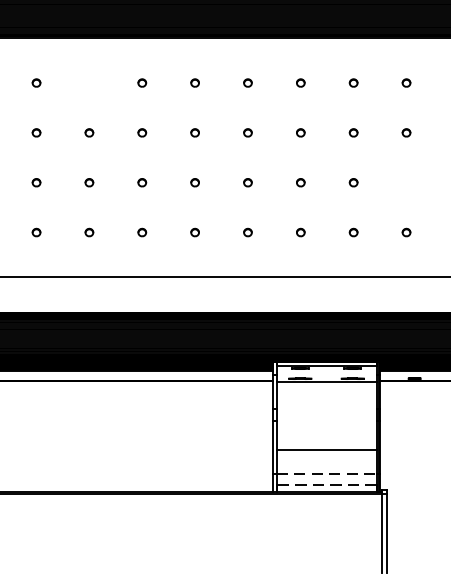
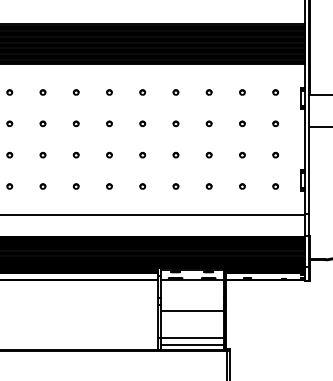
part: (88, 83) -> (42, 92), added
part: (406, 181) -> (242, 154), added
line: (325, 448) -> (191, 310), moved
line: (327, 474) -> (192, 338), dashed -> solid
line: (325, 485) -> (191, 345), dashed -> solid

